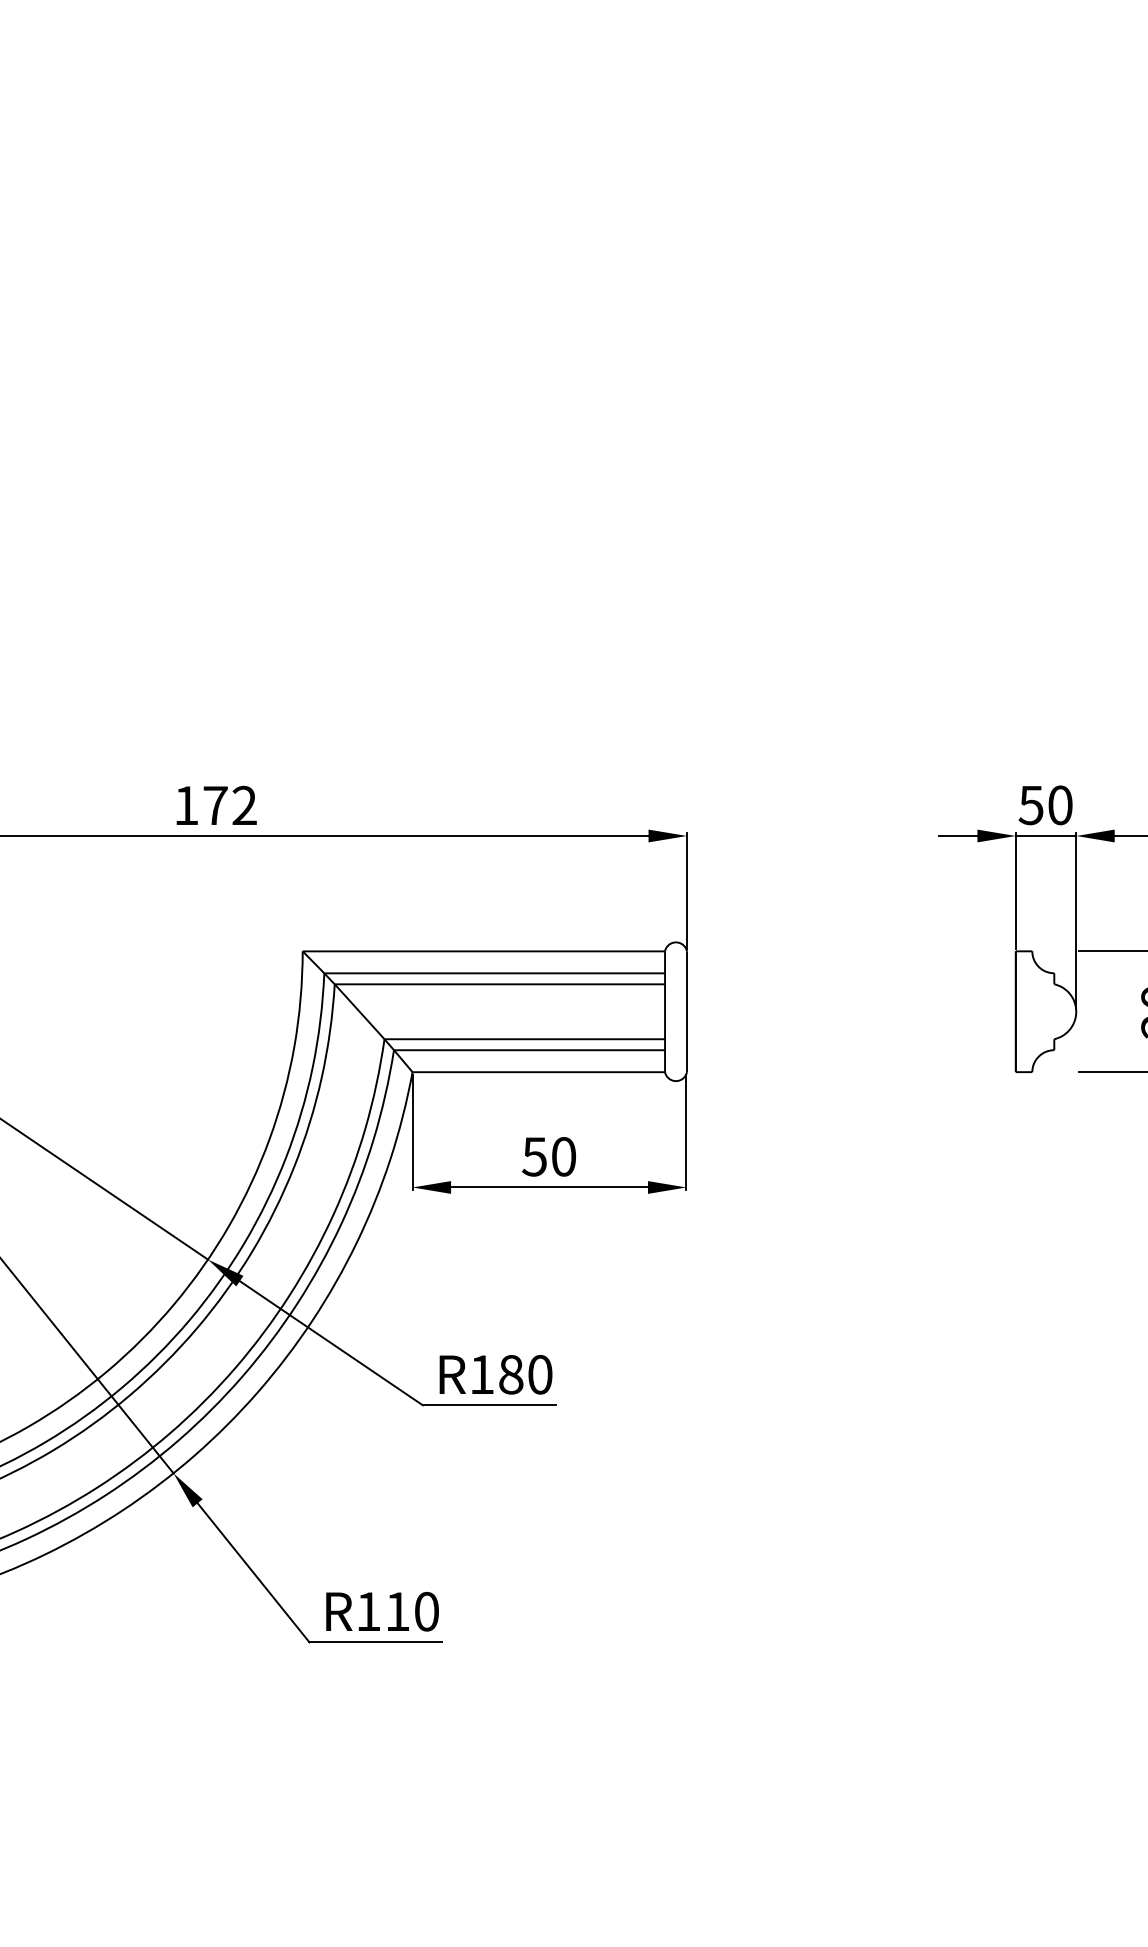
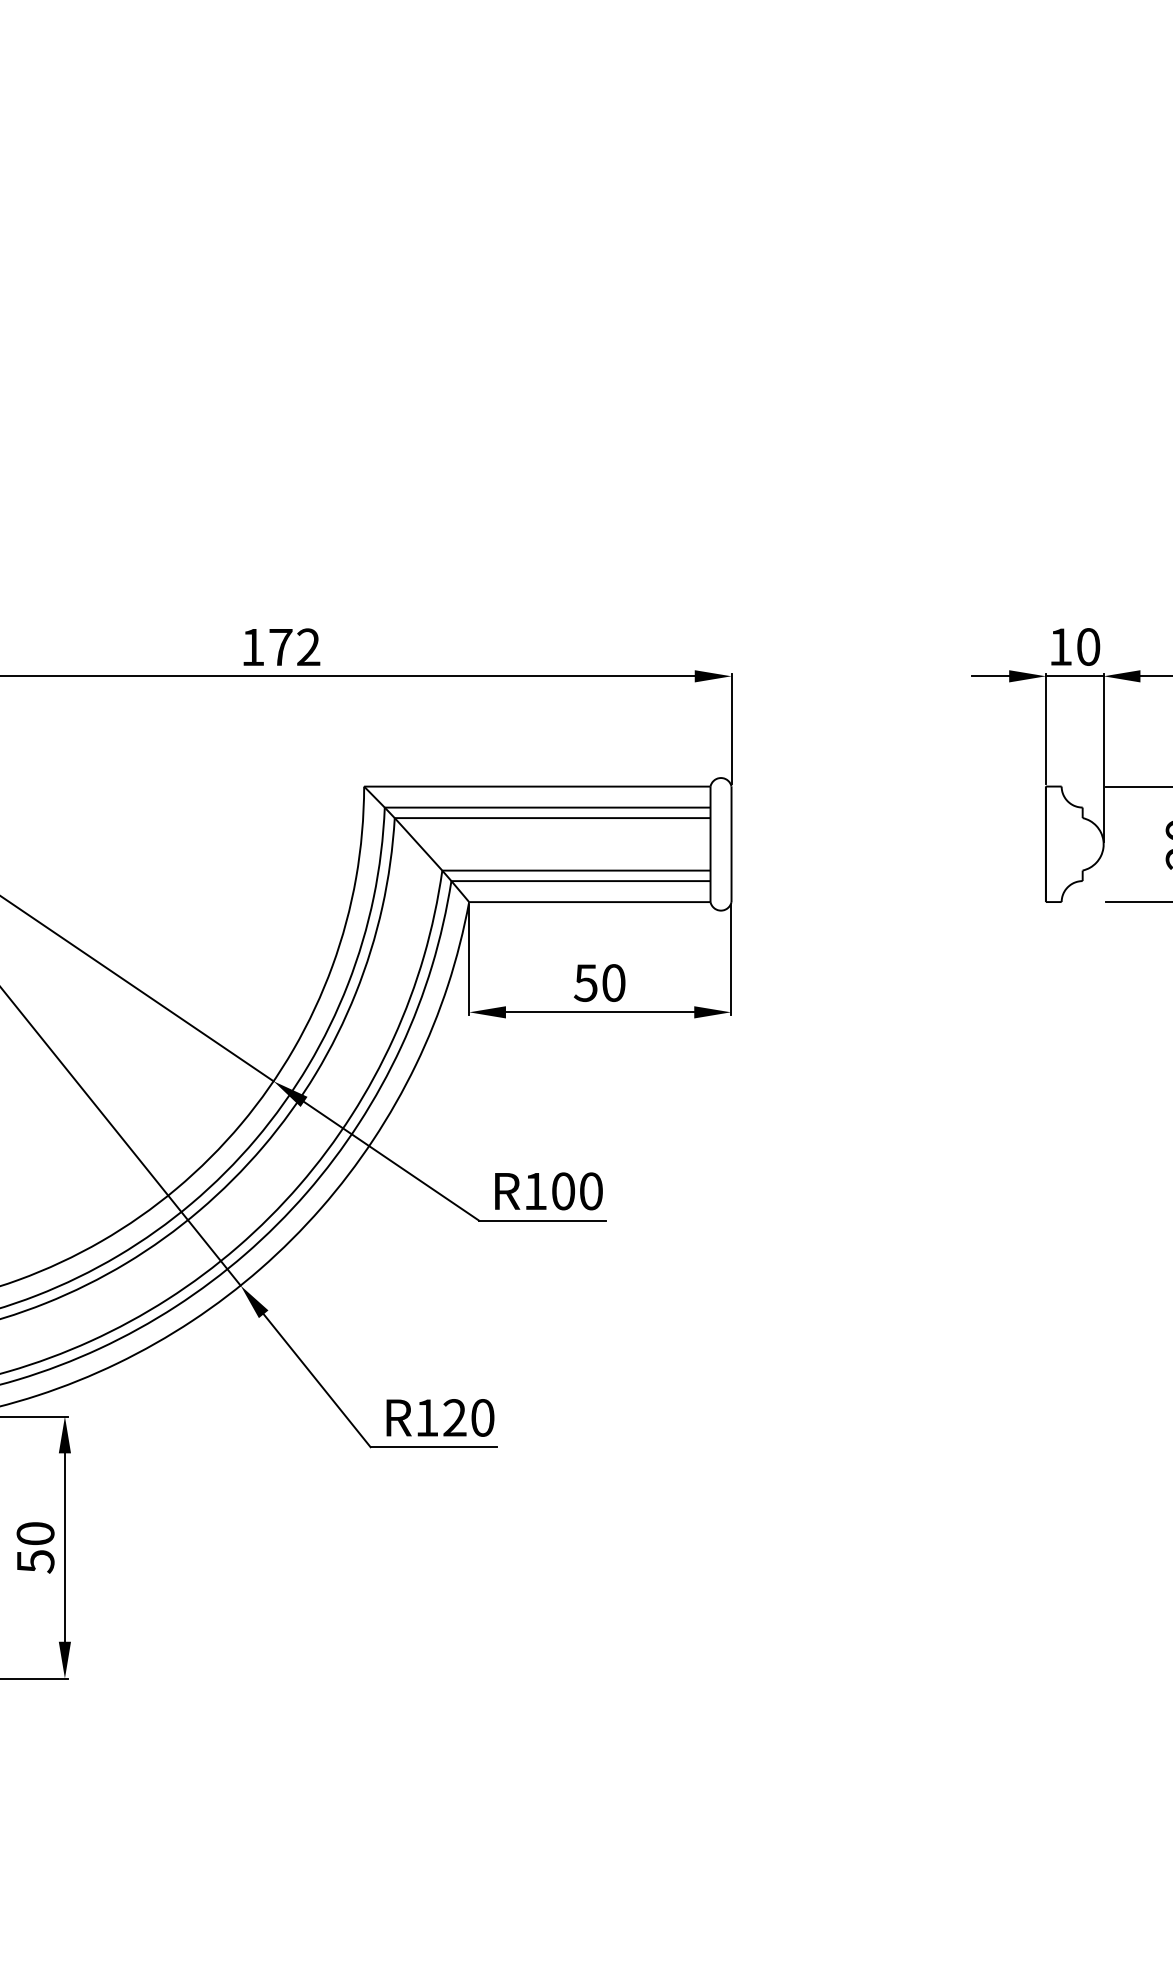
text: (1031, 804) -> (1060, 646), 50 -> 10
text: (511, 1374) -> (563, 1191), R180 -> R100
text: (397, 1611) -> (454, 1417), R110 -> R120

